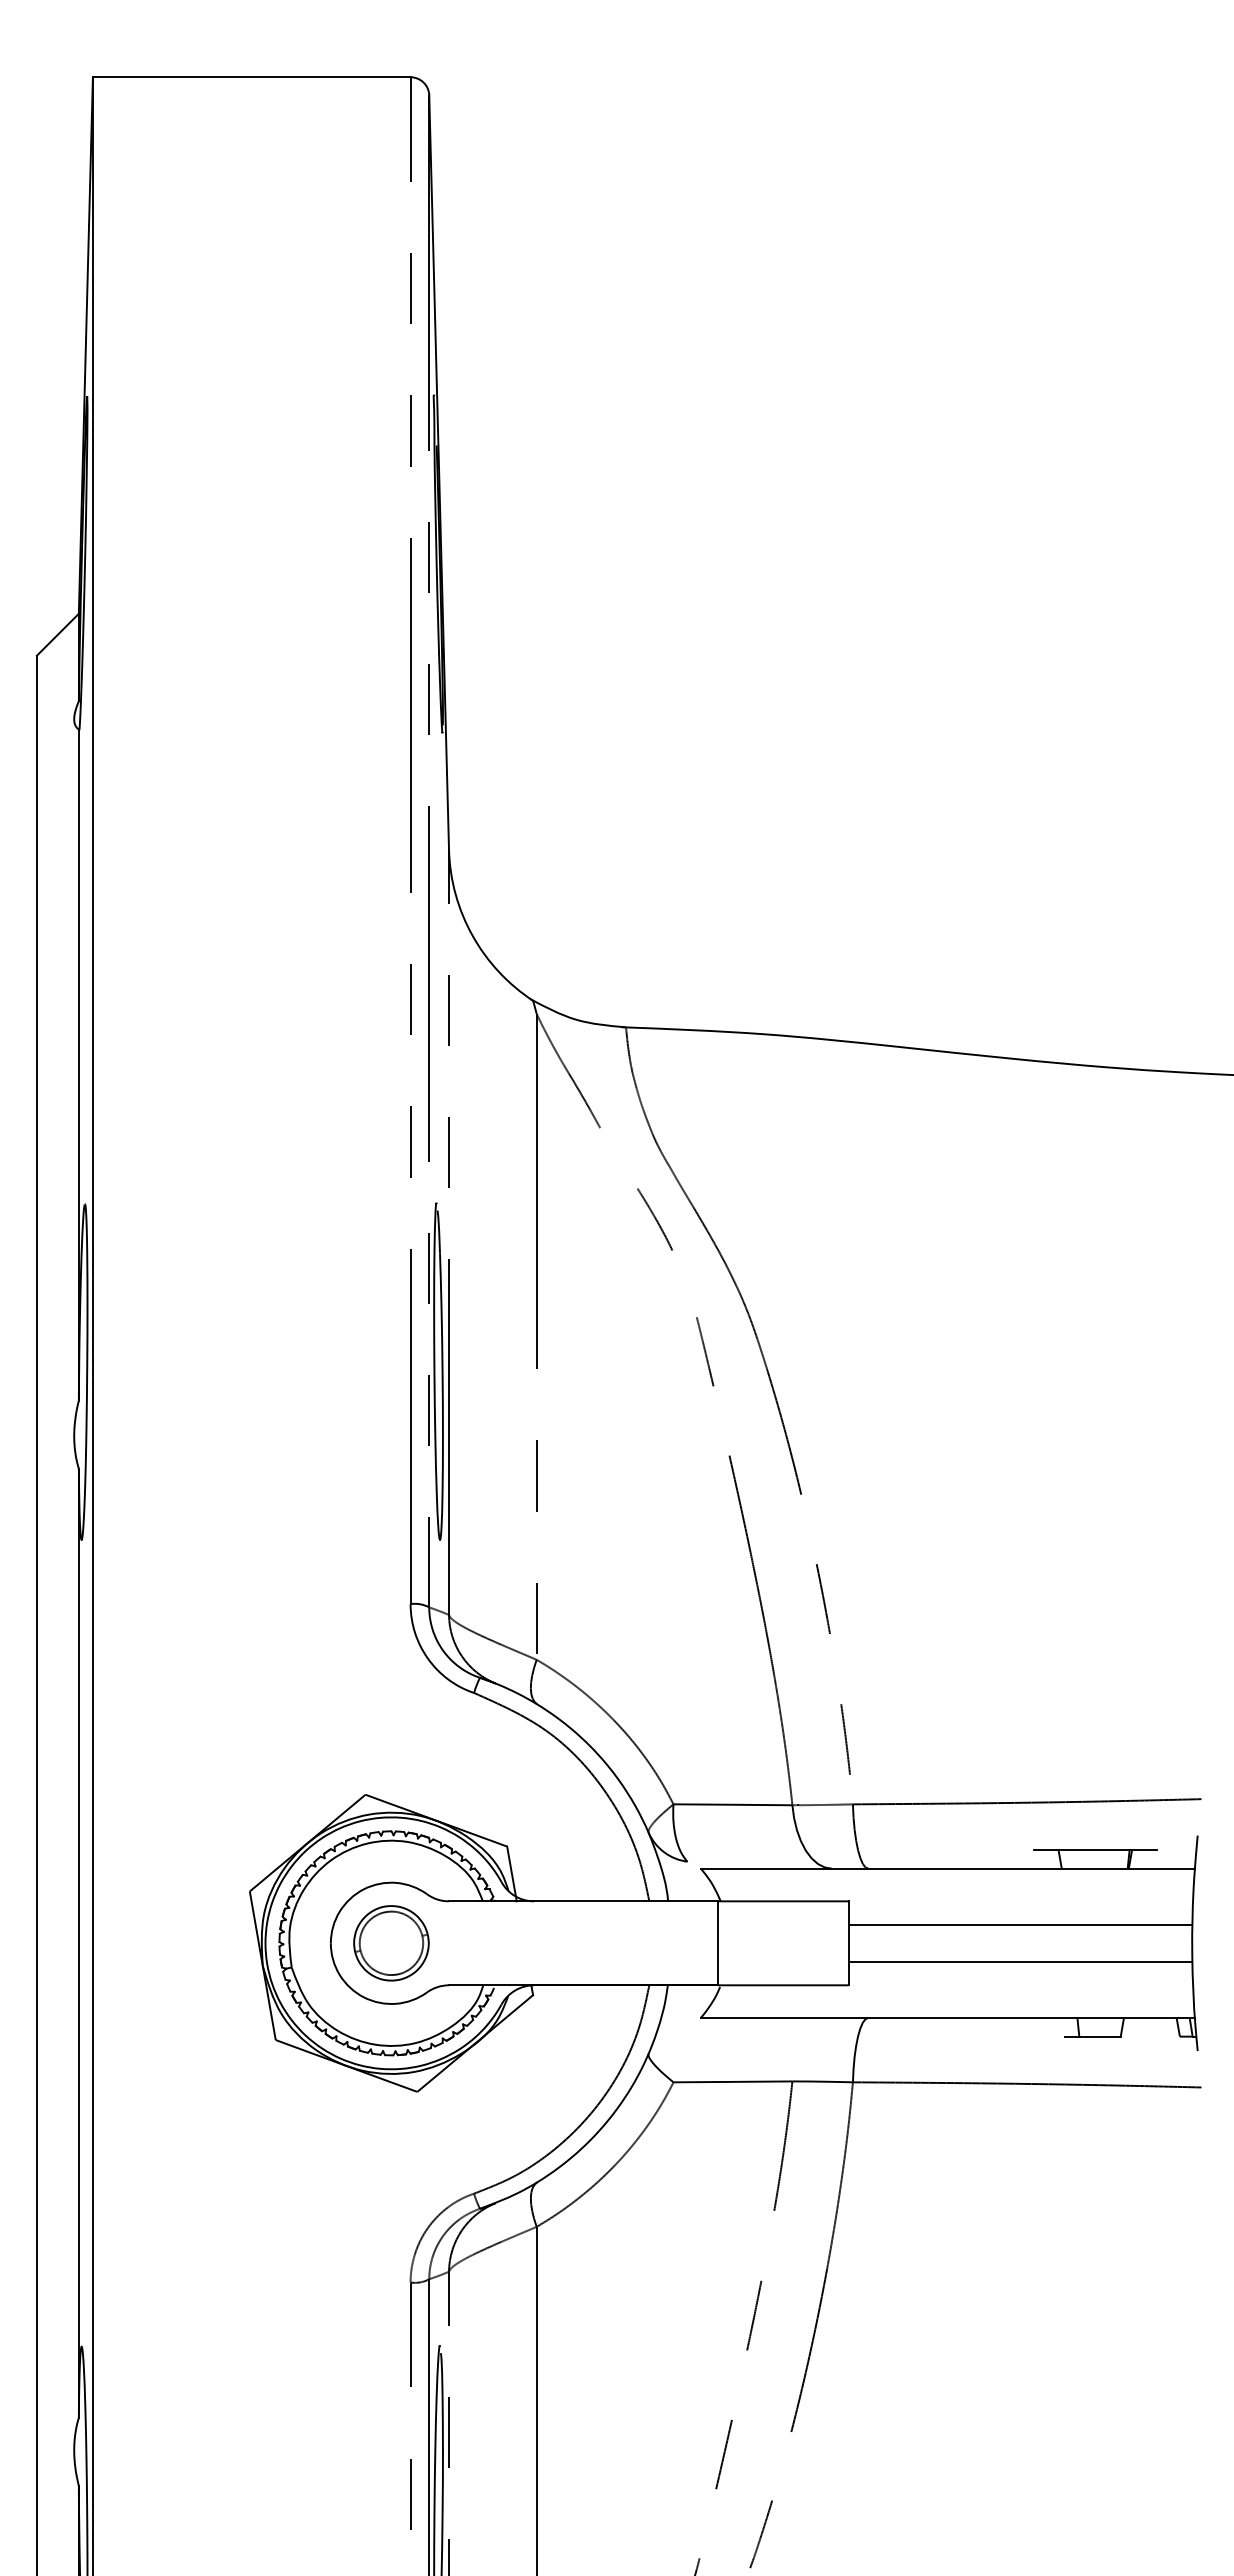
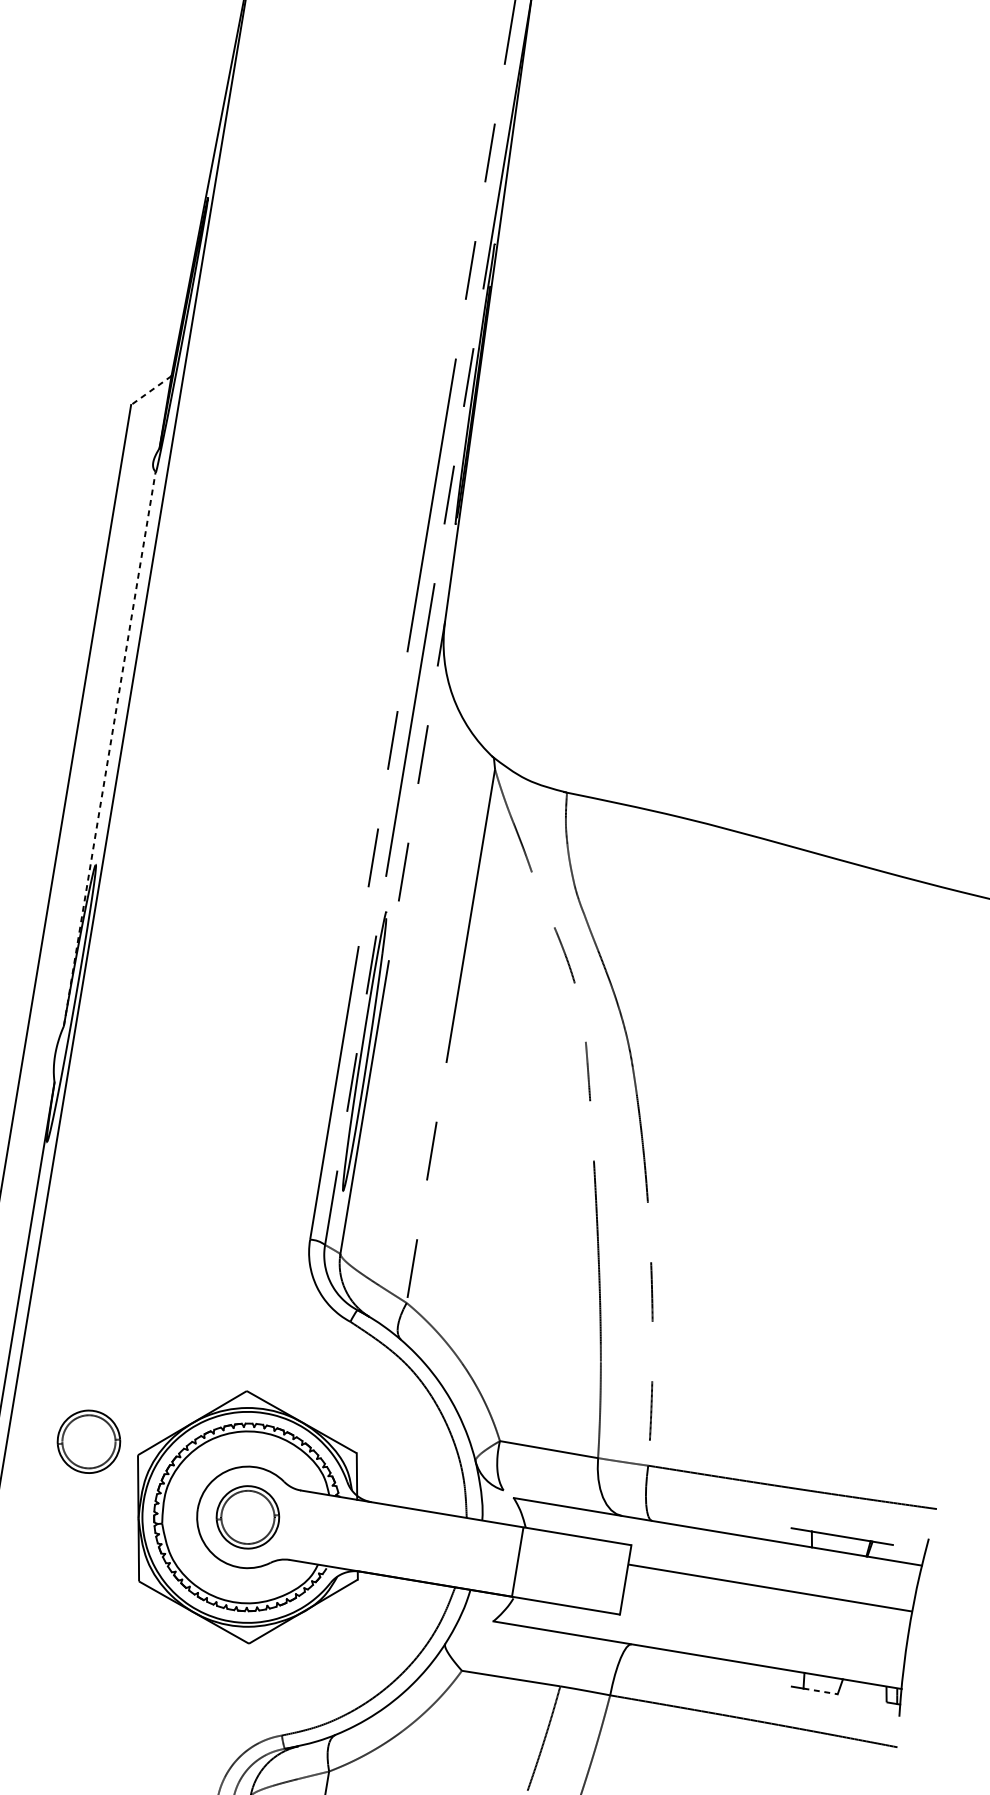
line: (57, 634) -> (151, 390), solid -> dashed
line: (78, 1065) -> (109, 749), solid -> dashed
part: (189, 1885) -> (88, 1441), added
line: (1020, 1962) -> (765, 1619), removed
line: (1100, 2036) -> (821, 1691), solid -> dashed

